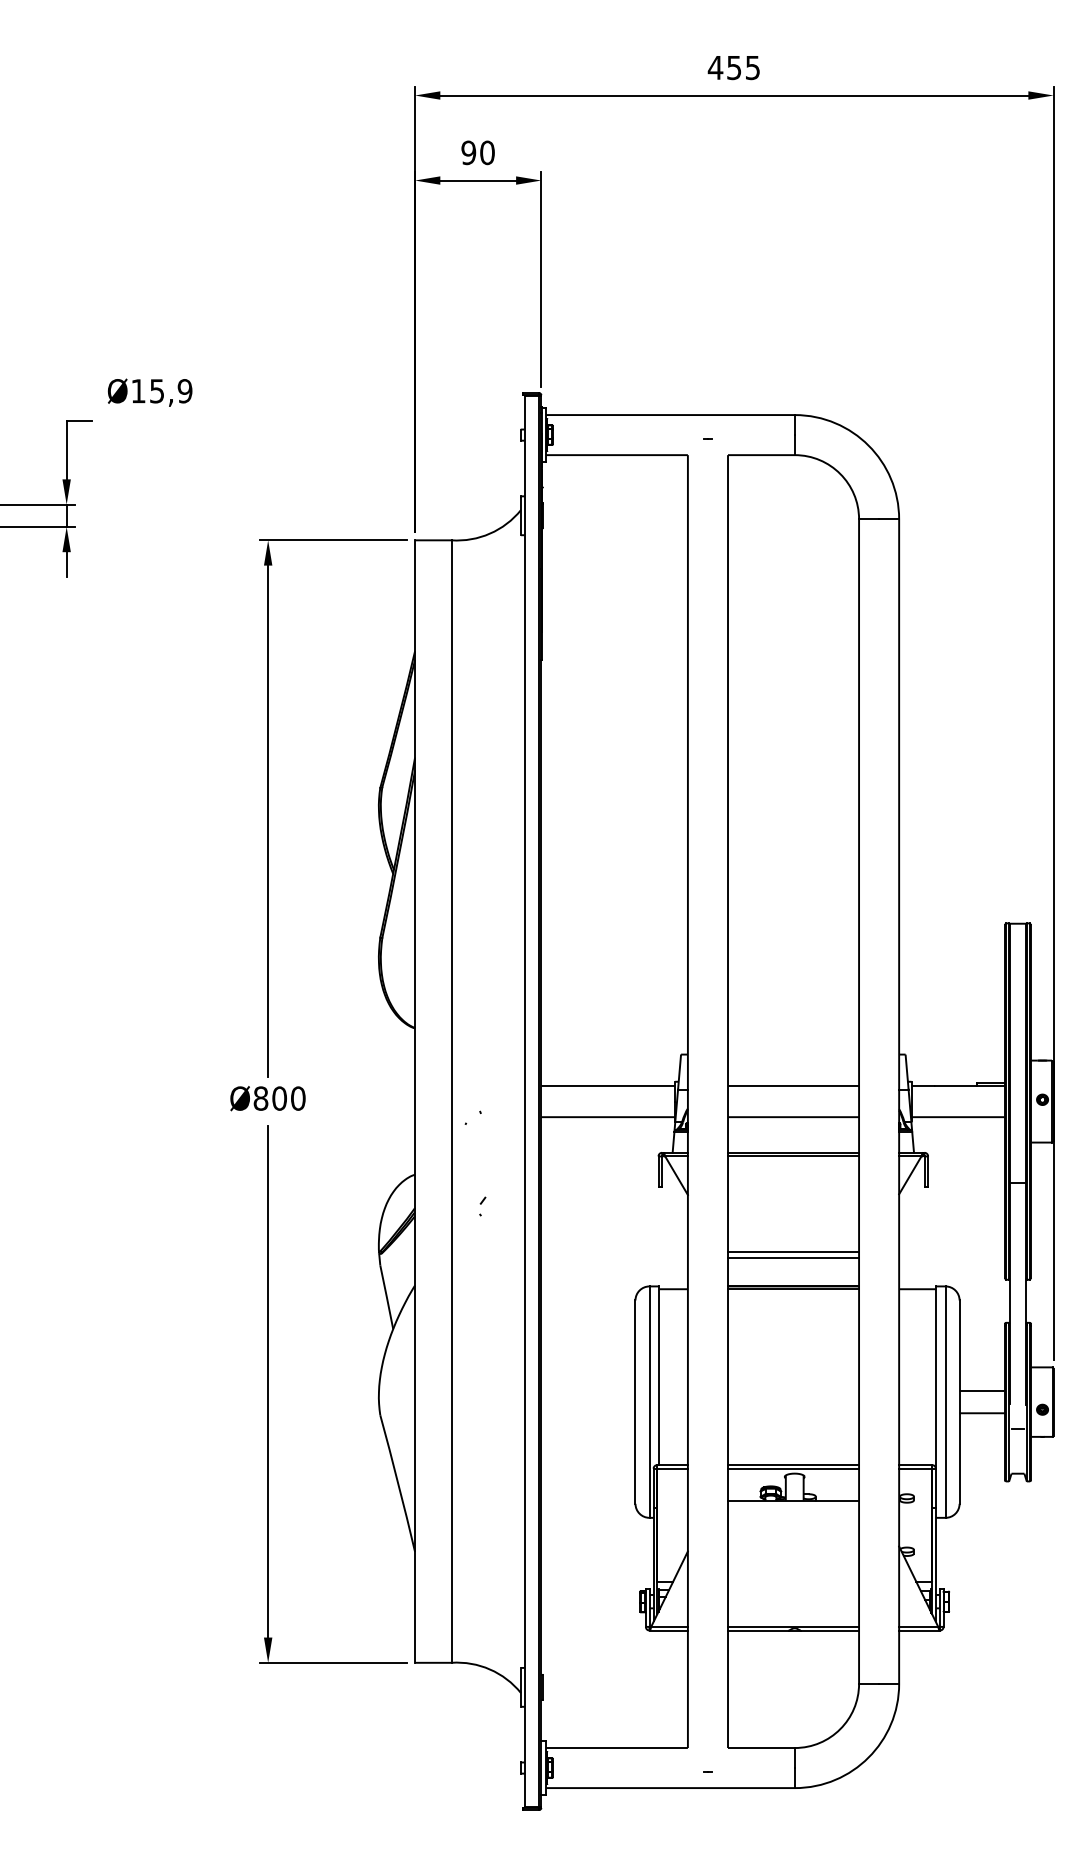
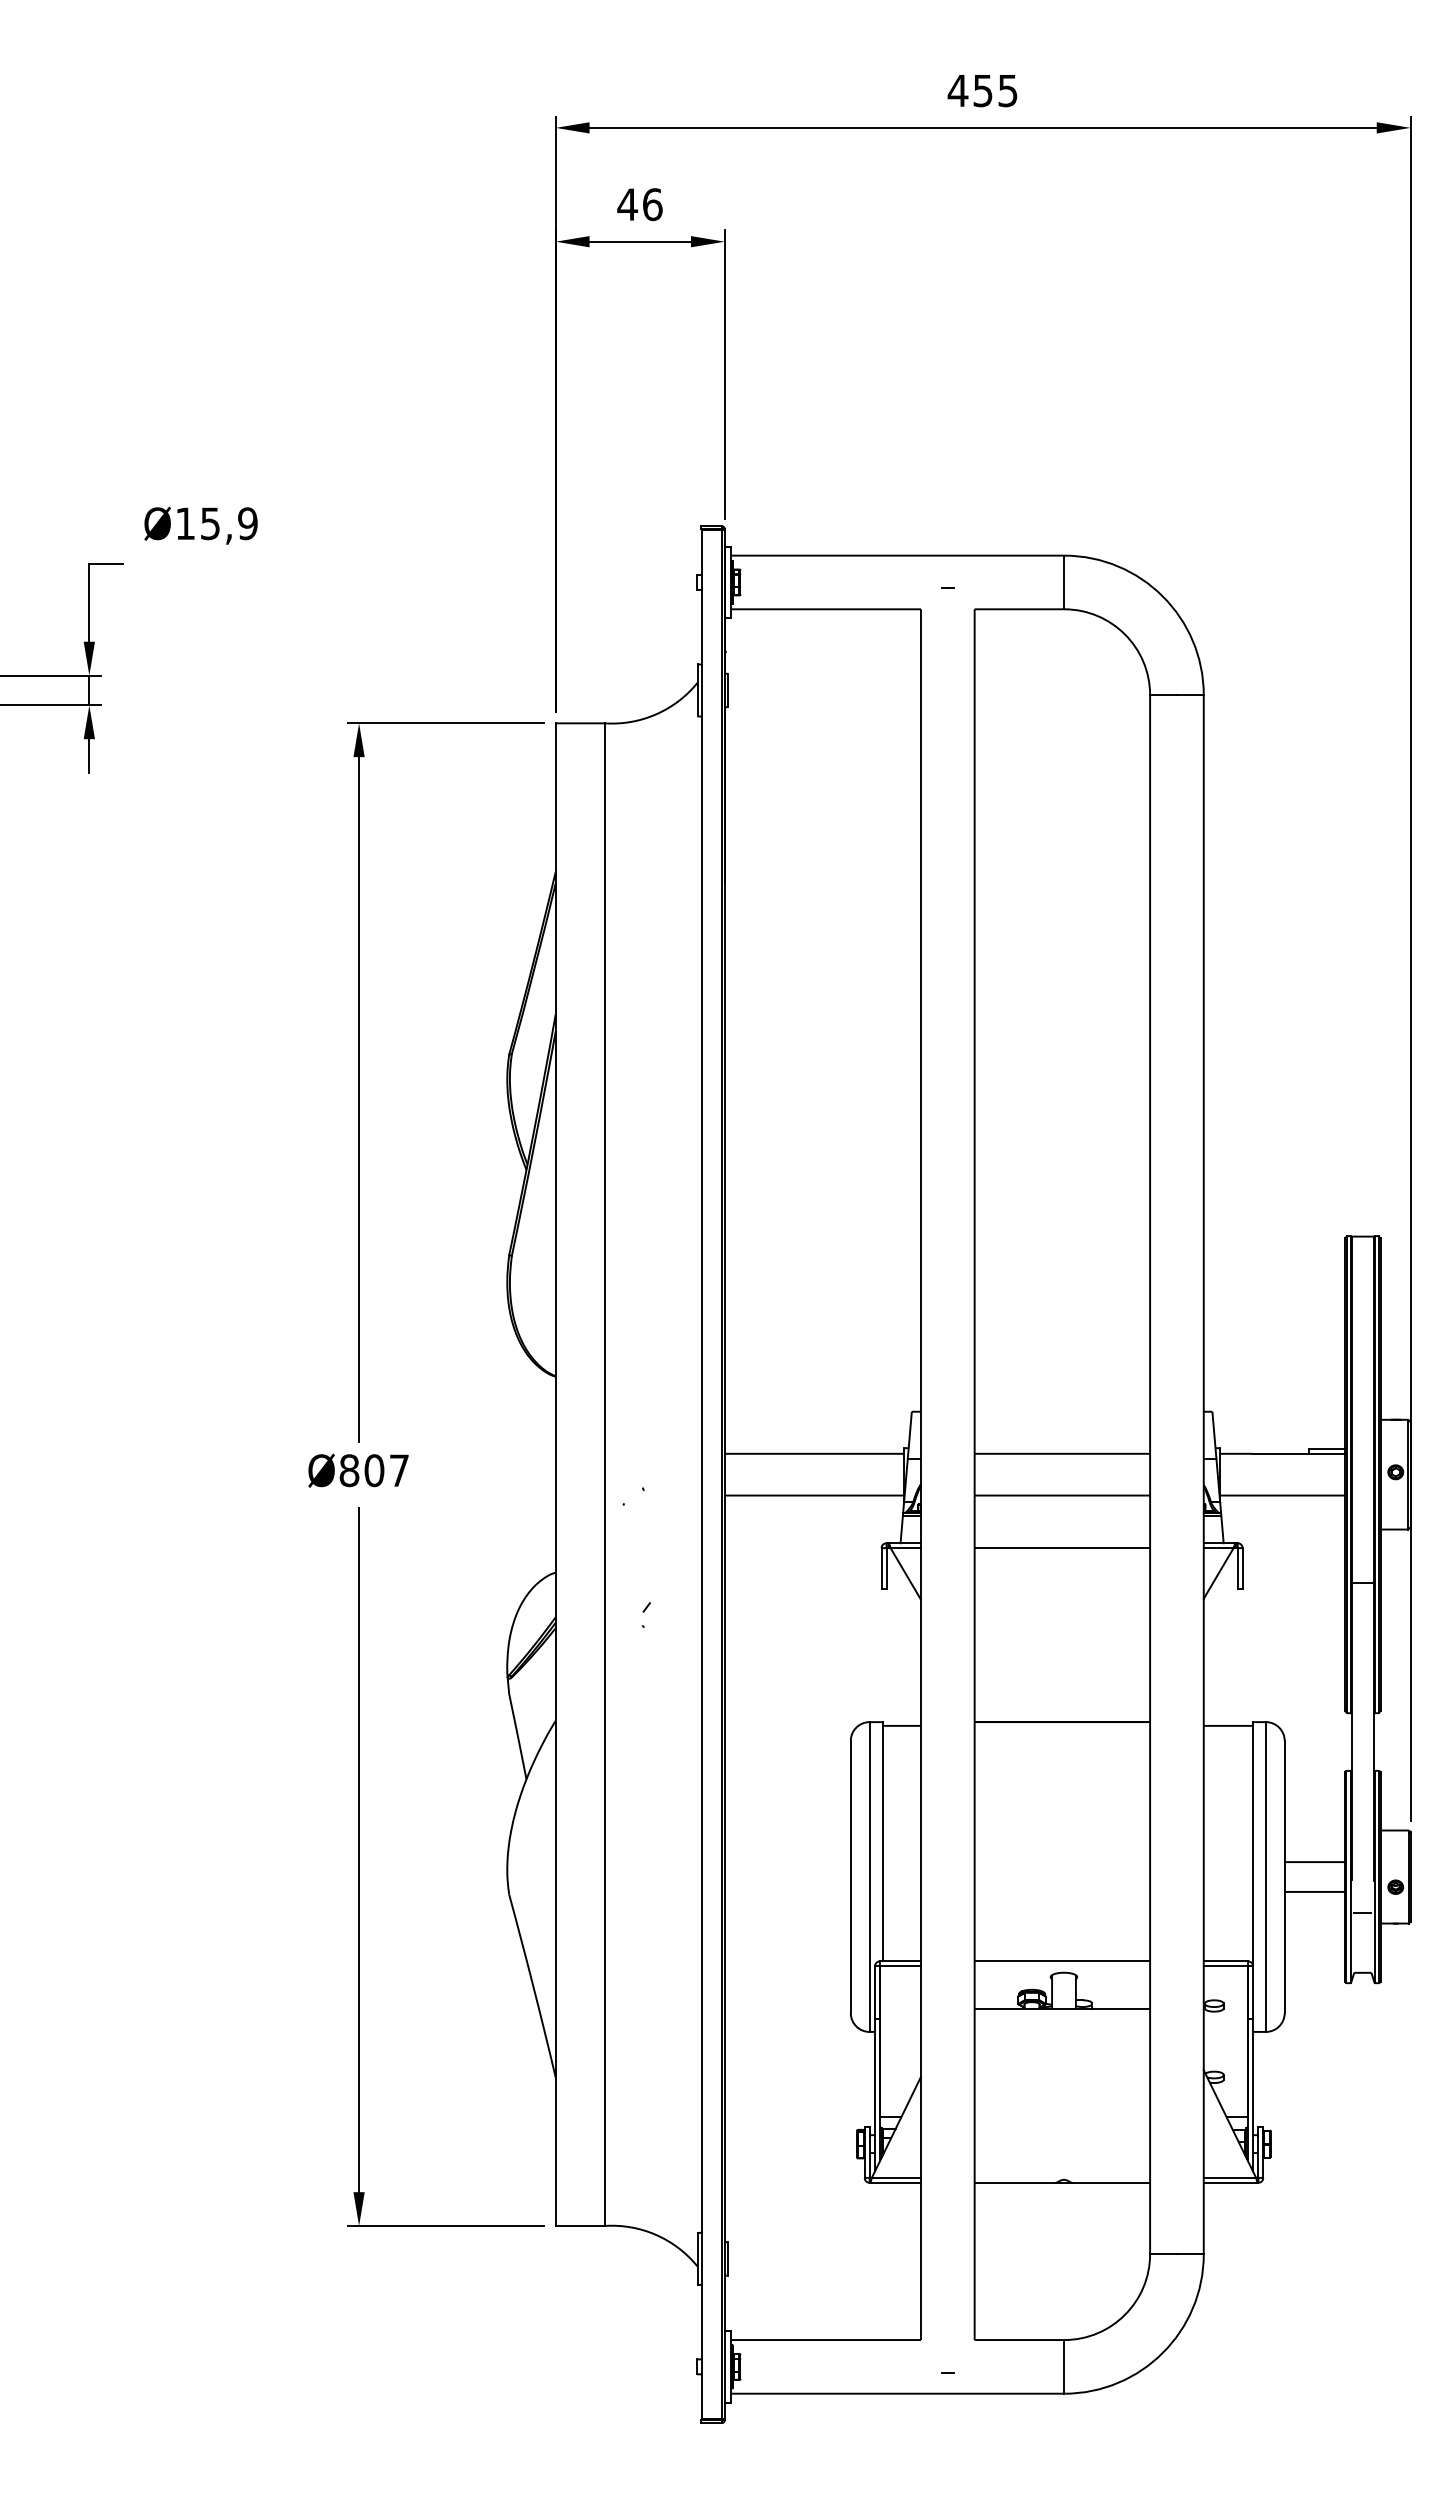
text: (477, 152) -> (639, 204), 90 -> 46
text: (298, 1098) -> (399, 1470), Ø800 -> Ø807
line: (793, 1152) -> (1062, 1543), removed
line: (793, 1251) -> (1062, 1675), removed
line: (793, 1257) -> (1062, 1683), removed
line: (793, 1288) -> (1062, 1725), removed
line: (793, 1468) -> (1062, 1965), removed
line: (793, 1626) -> (1062, 2177), removed

